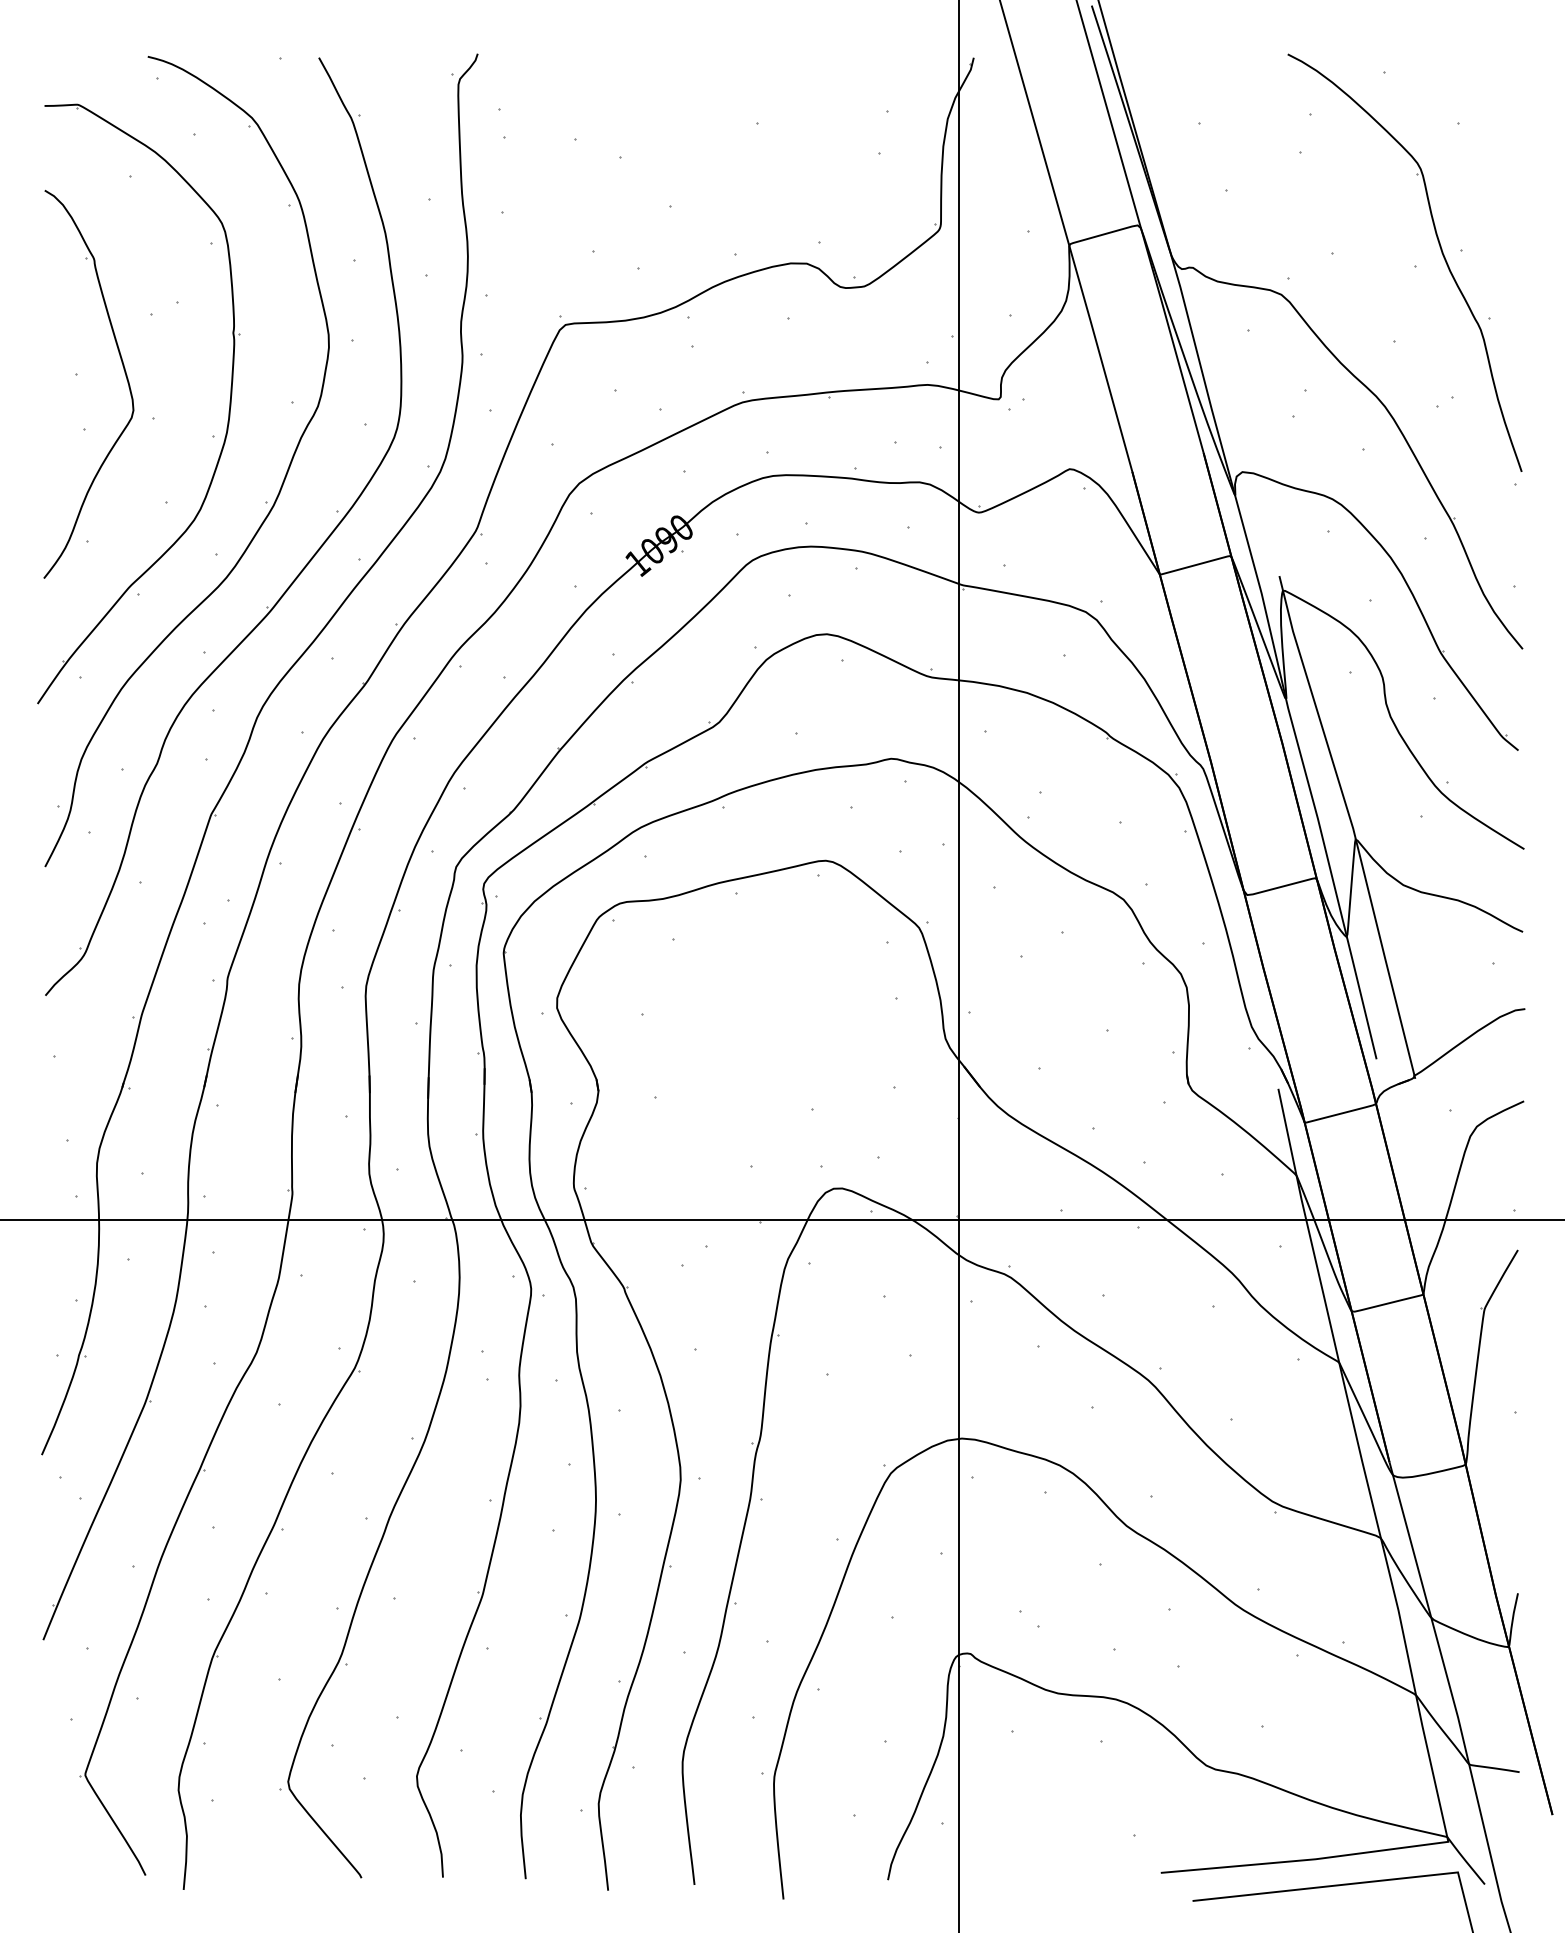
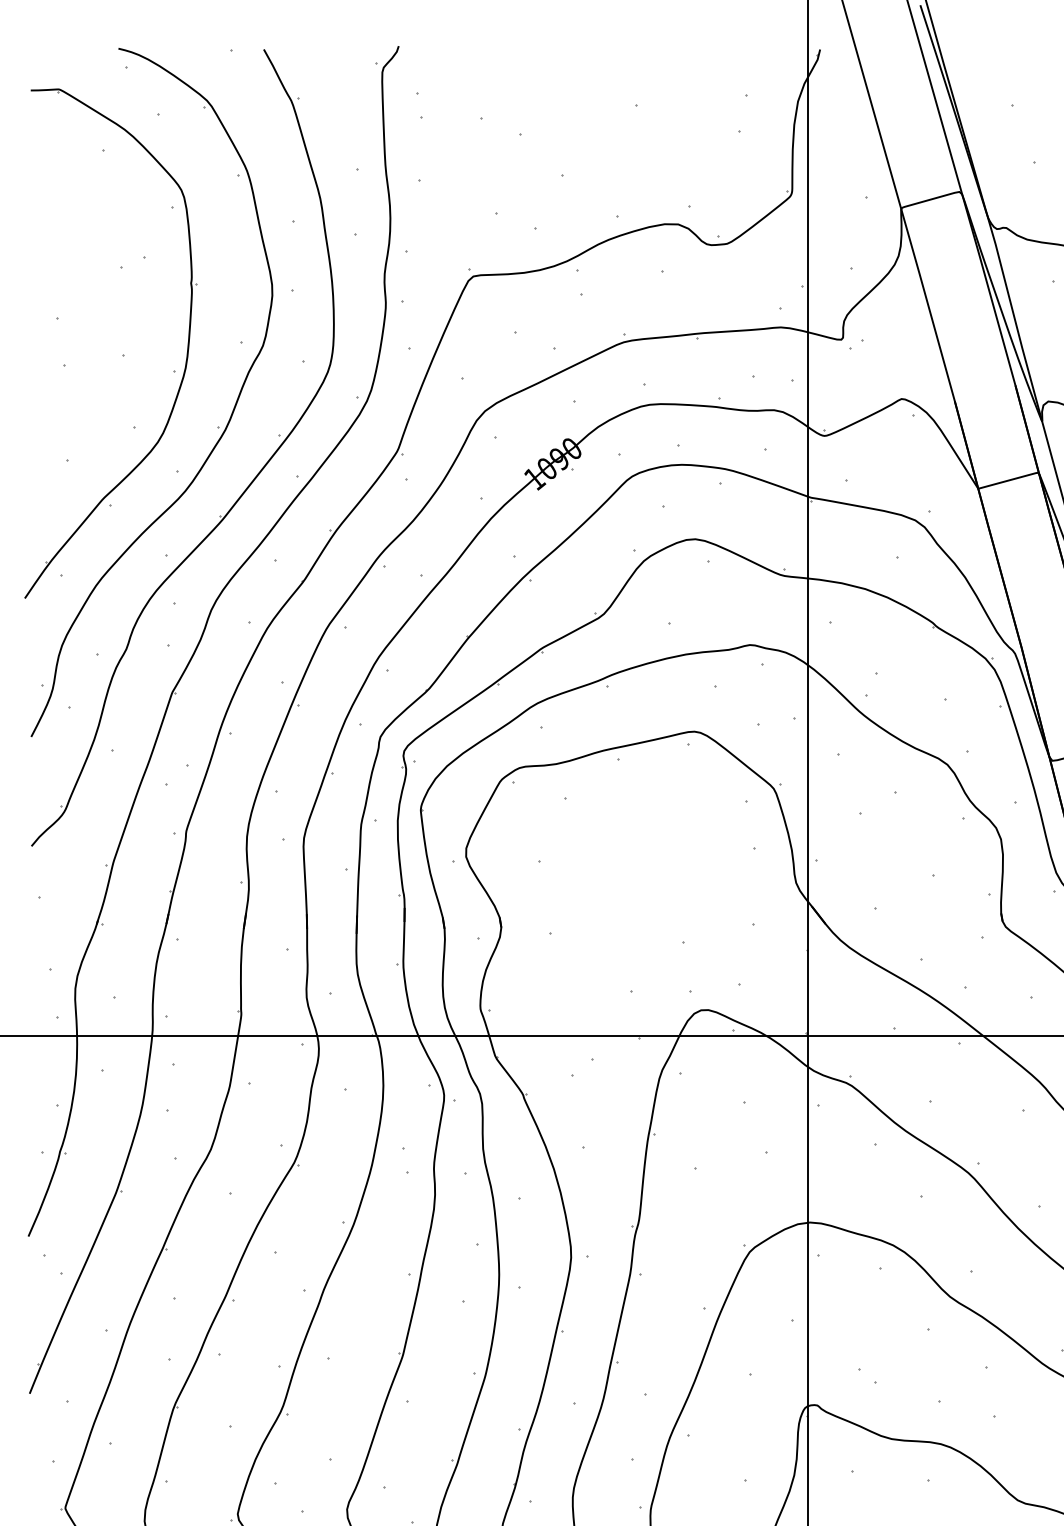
part: (124, 373) -> (98, 317), removed

